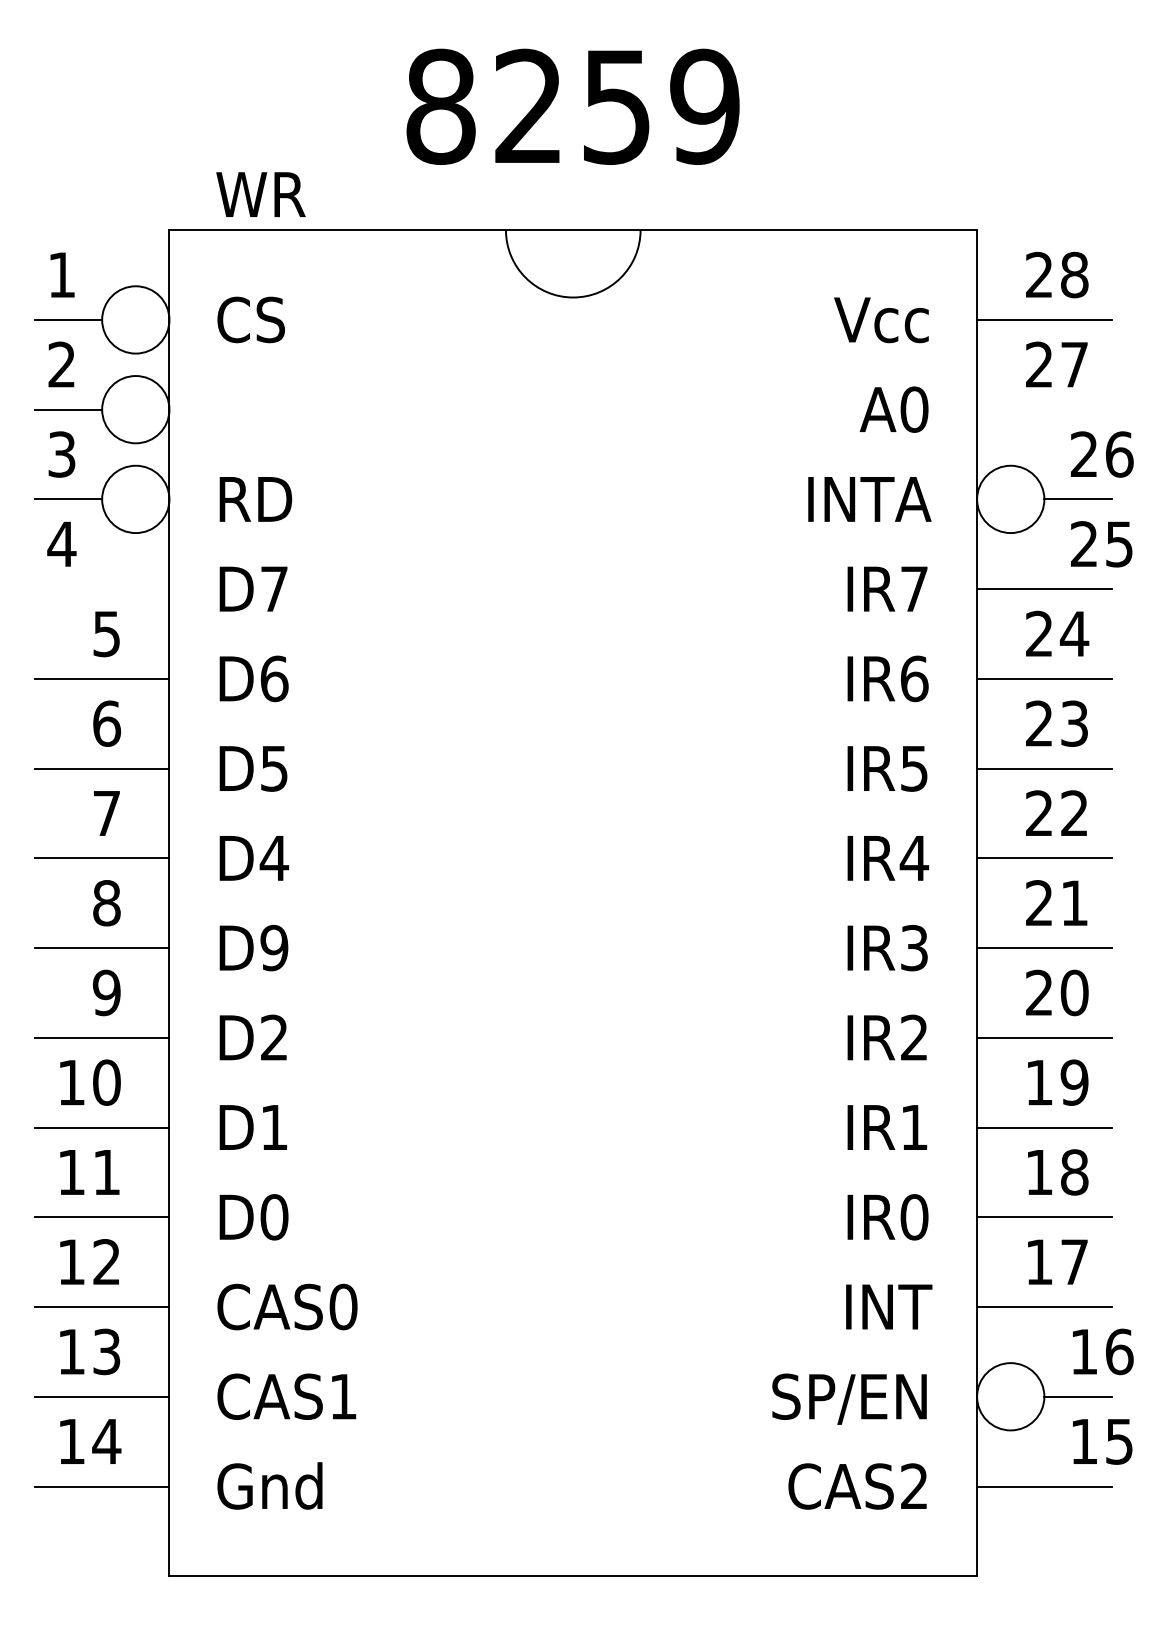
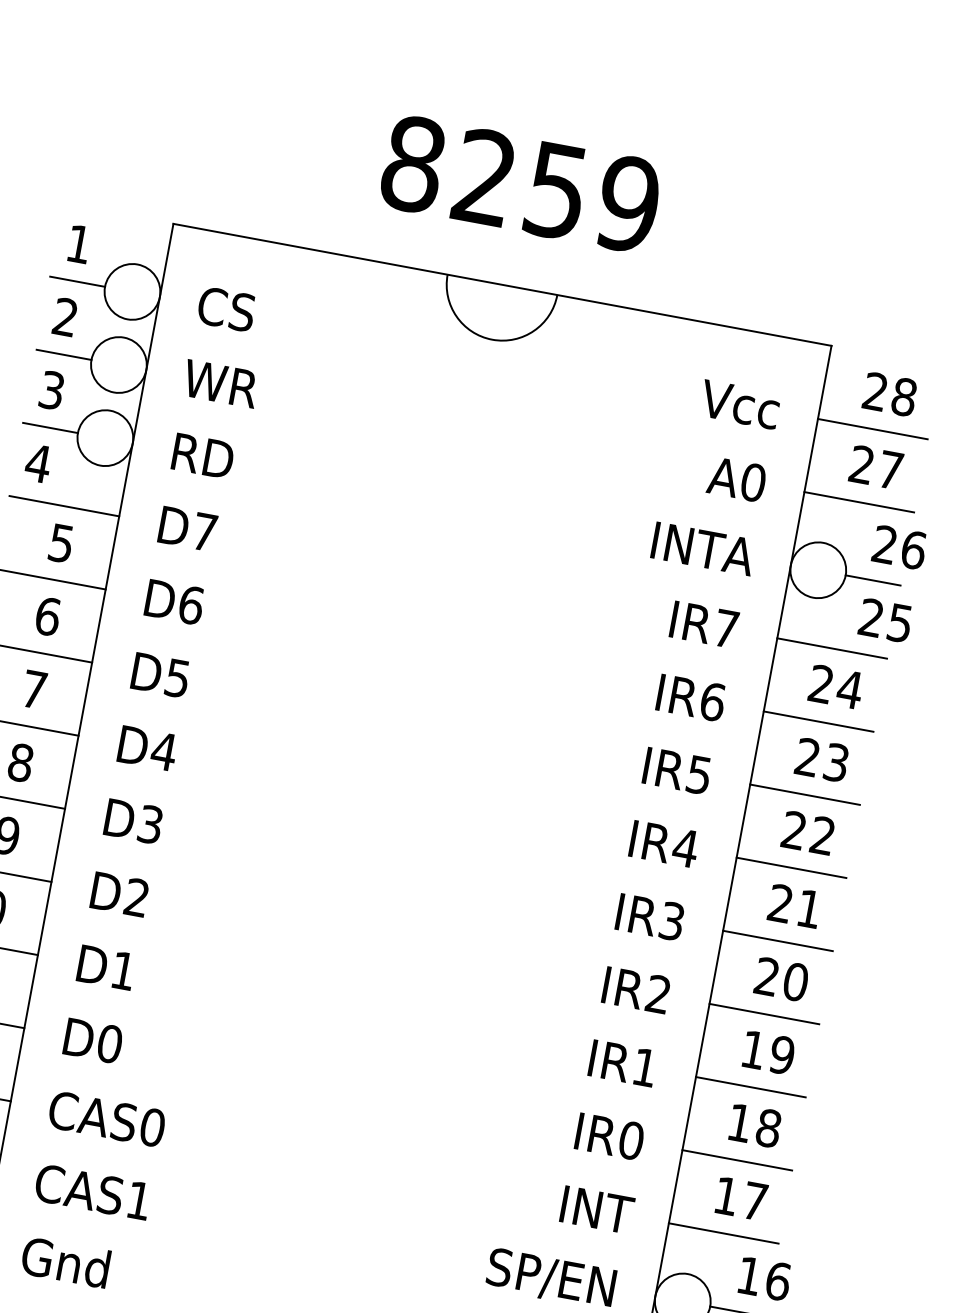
text: (260, 194) -> (220, 383), moved
line: (1044, 409) -> (859, 502), added
line: (101, 589) -> (63, 506), added
text: (274, 948) -> (150, 825), D9 -> D3

